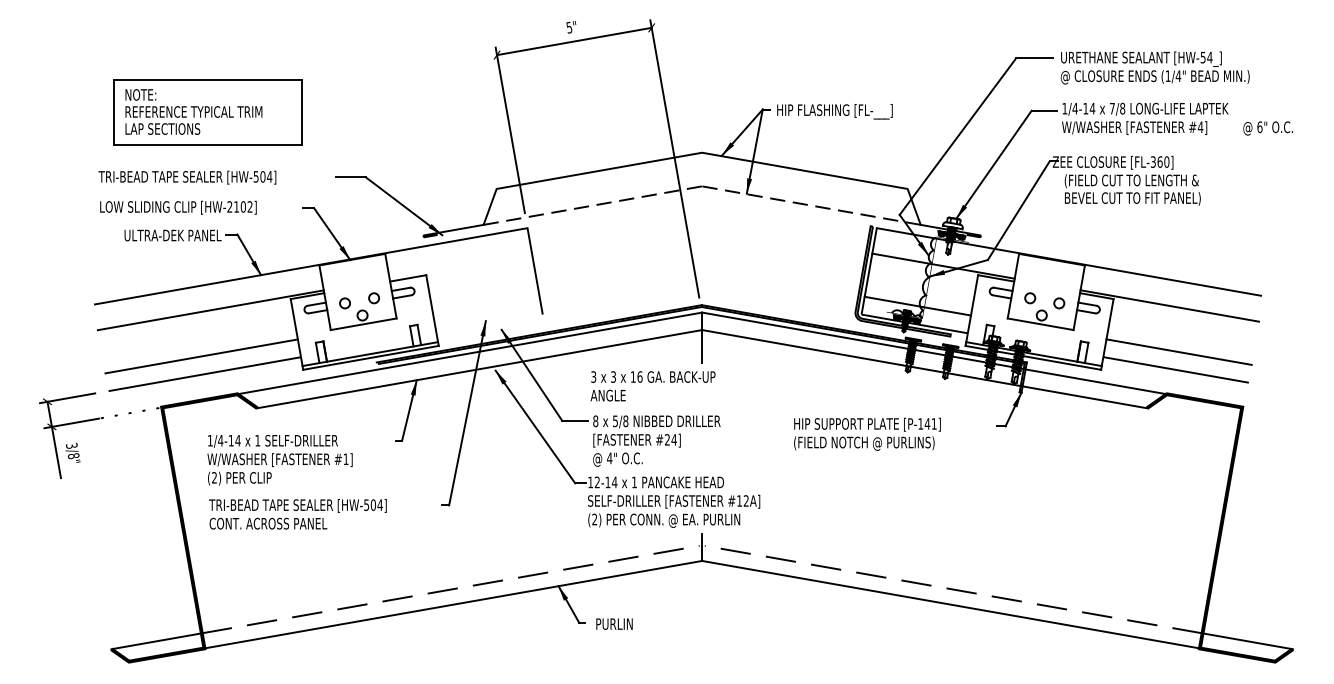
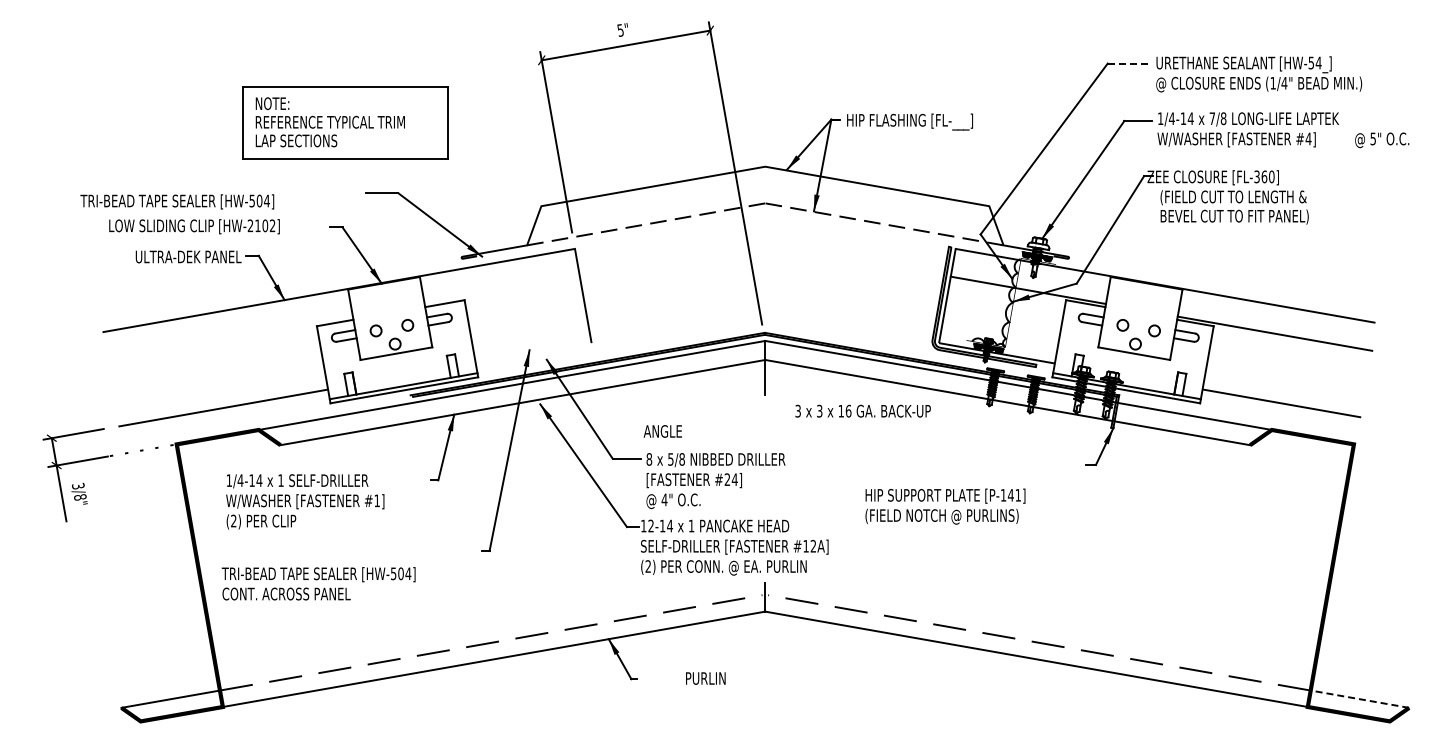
line: (1035, 58) -> (1128, 63), solid -> dashed
part: (207, 112) -> (345, 122), moved
text: (1260, 126) -> (1373, 138), 6" -> 5"
text: (187, 177) -> (177, 201), moved
line: (917, 305) -> (1000, 333), removed
line: (210, 310) -> (229, 338), removed
line: (1179, 351) -> (1285, 383), removed
line: (201, 356) -> (219, 388), removed
text: (652, 376) -> (862, 410), moved
text: (867, 434) -> (945, 506), moved
text: (297, 514) -> (318, 583), moved
text: (614, 624) -> (705, 678), moved
line: (1247, 641) -> (1359, 699), solid -> dashed

